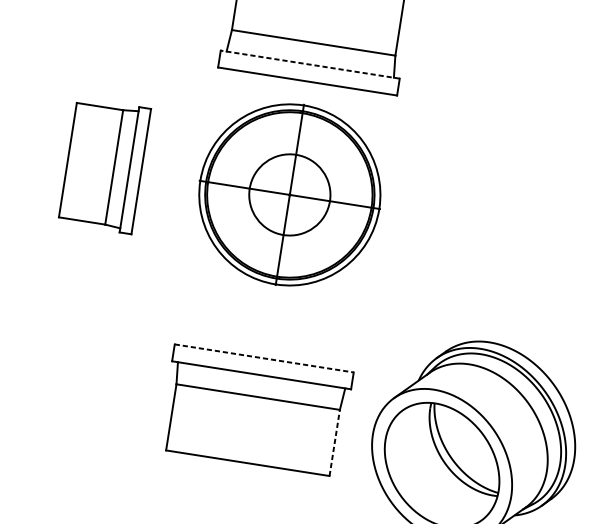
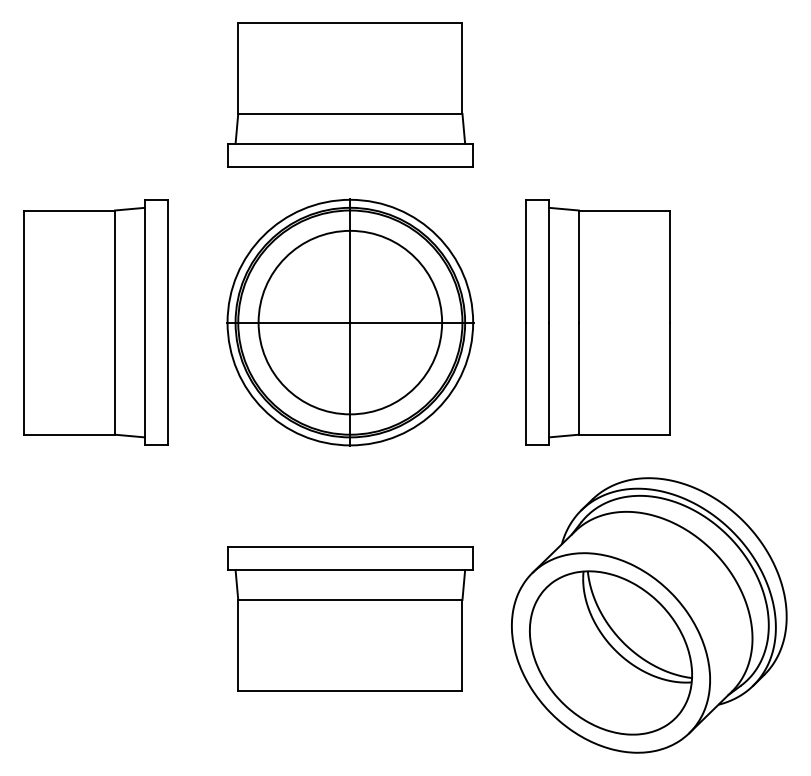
line: (310, 64) -> (350, 143), dashed -> solid
part: (104, 165) -> (95, 322), size x1.43
circle: (289, 194) -> (350, 322), size x1.67
part: (469, 223) -> (597, 322), added
line: (264, 358) -> (350, 546), dashed -> solid
line: (334, 442) -> (462, 644), dashed -> solid

